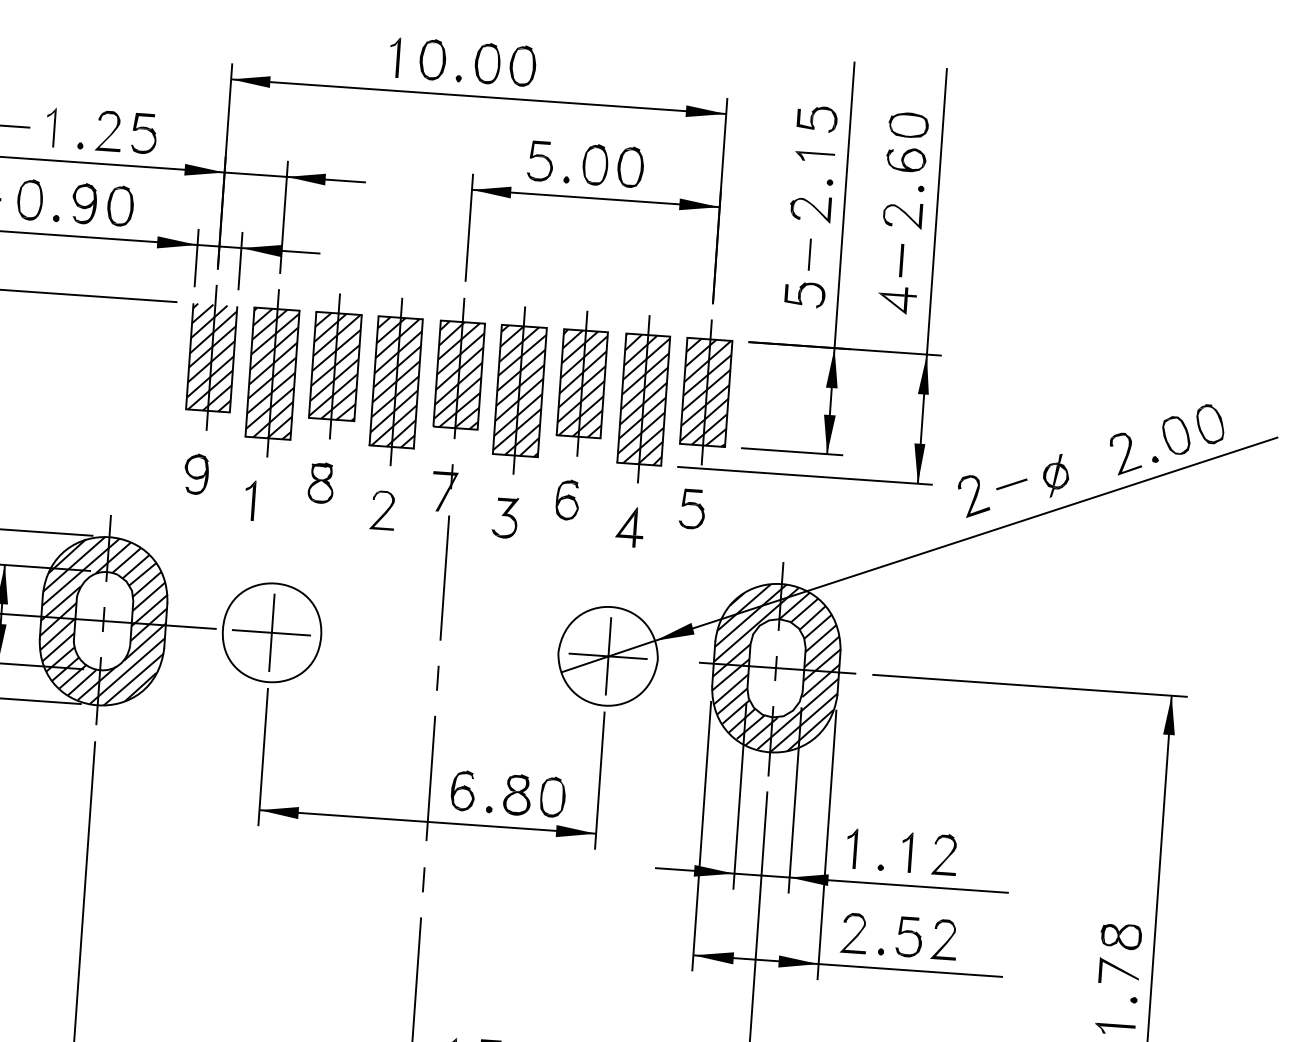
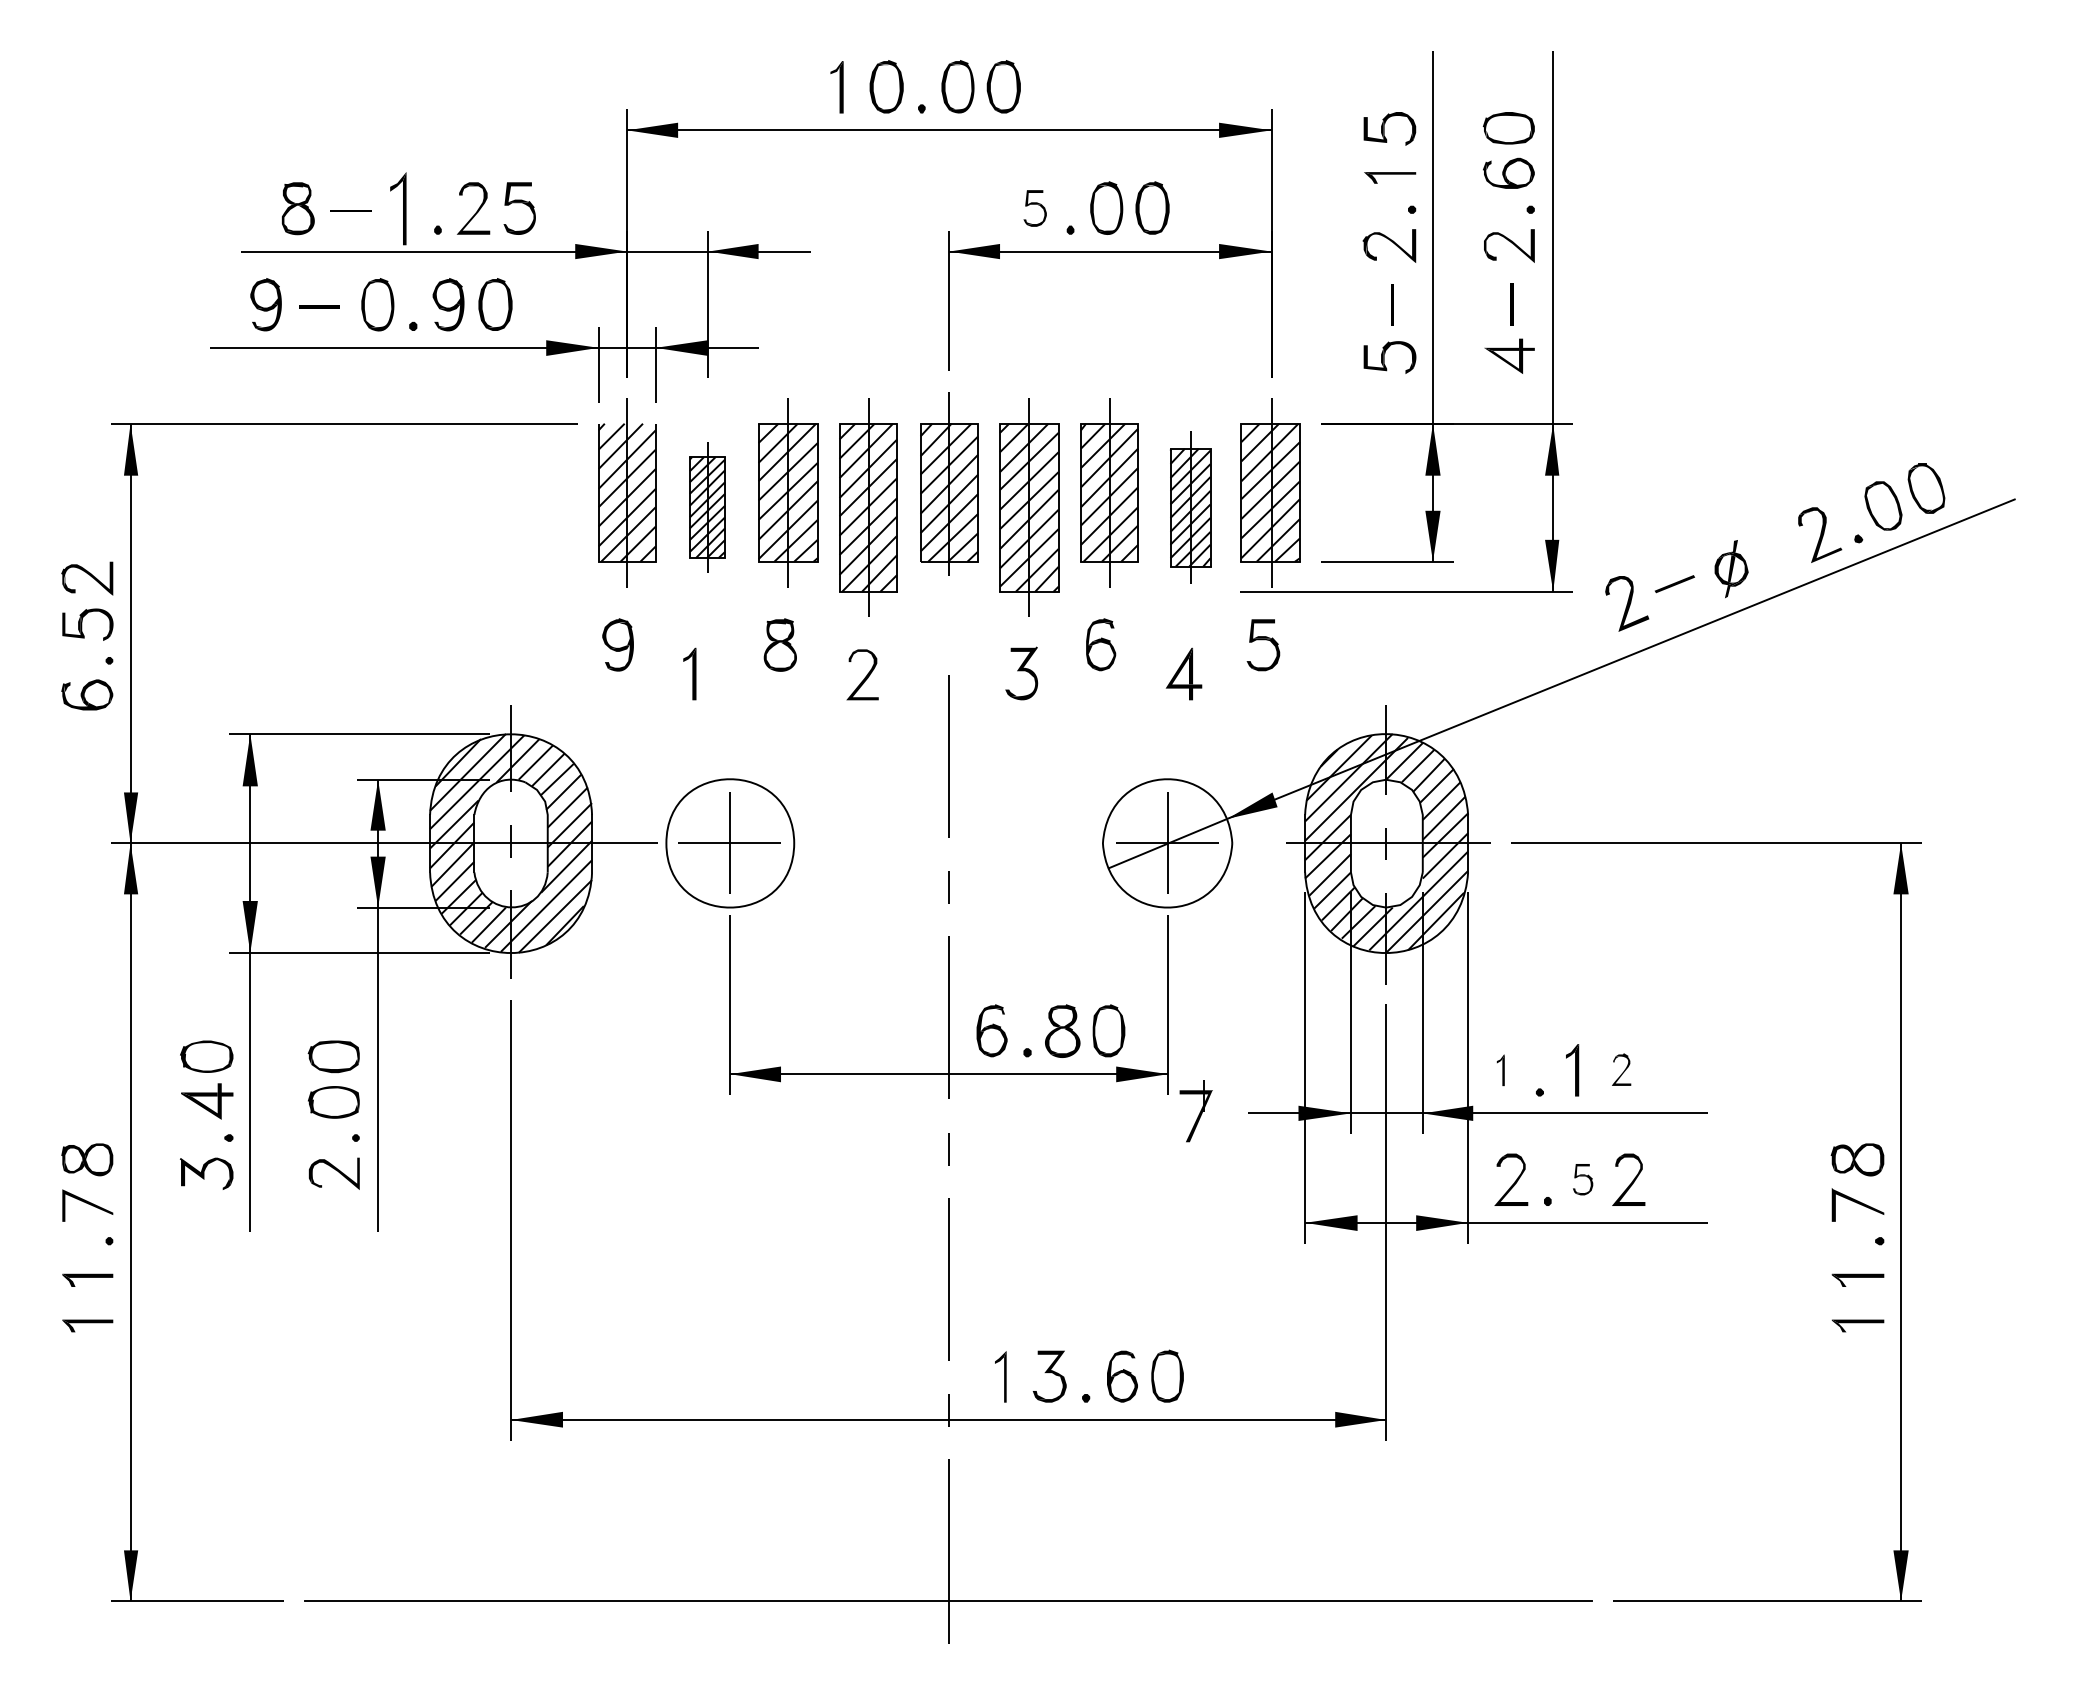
part: (50, 127) -> (397, 208), size x1.4
part: (539, 161) -> (1034, 208), size x0.7
part: (272, 373) -> (707, 507), size x0.6
part: (643, 399) -> (1190, 507), size x0.7
part: (444, 488) -> (1195, 1111), moved
part: (851, 848) -> (1500, 1070), size x0.6
part: (944, 854) -> (1621, 1069), size x0.6
part: (908, 936) -> (1582, 1179), size x0.6

